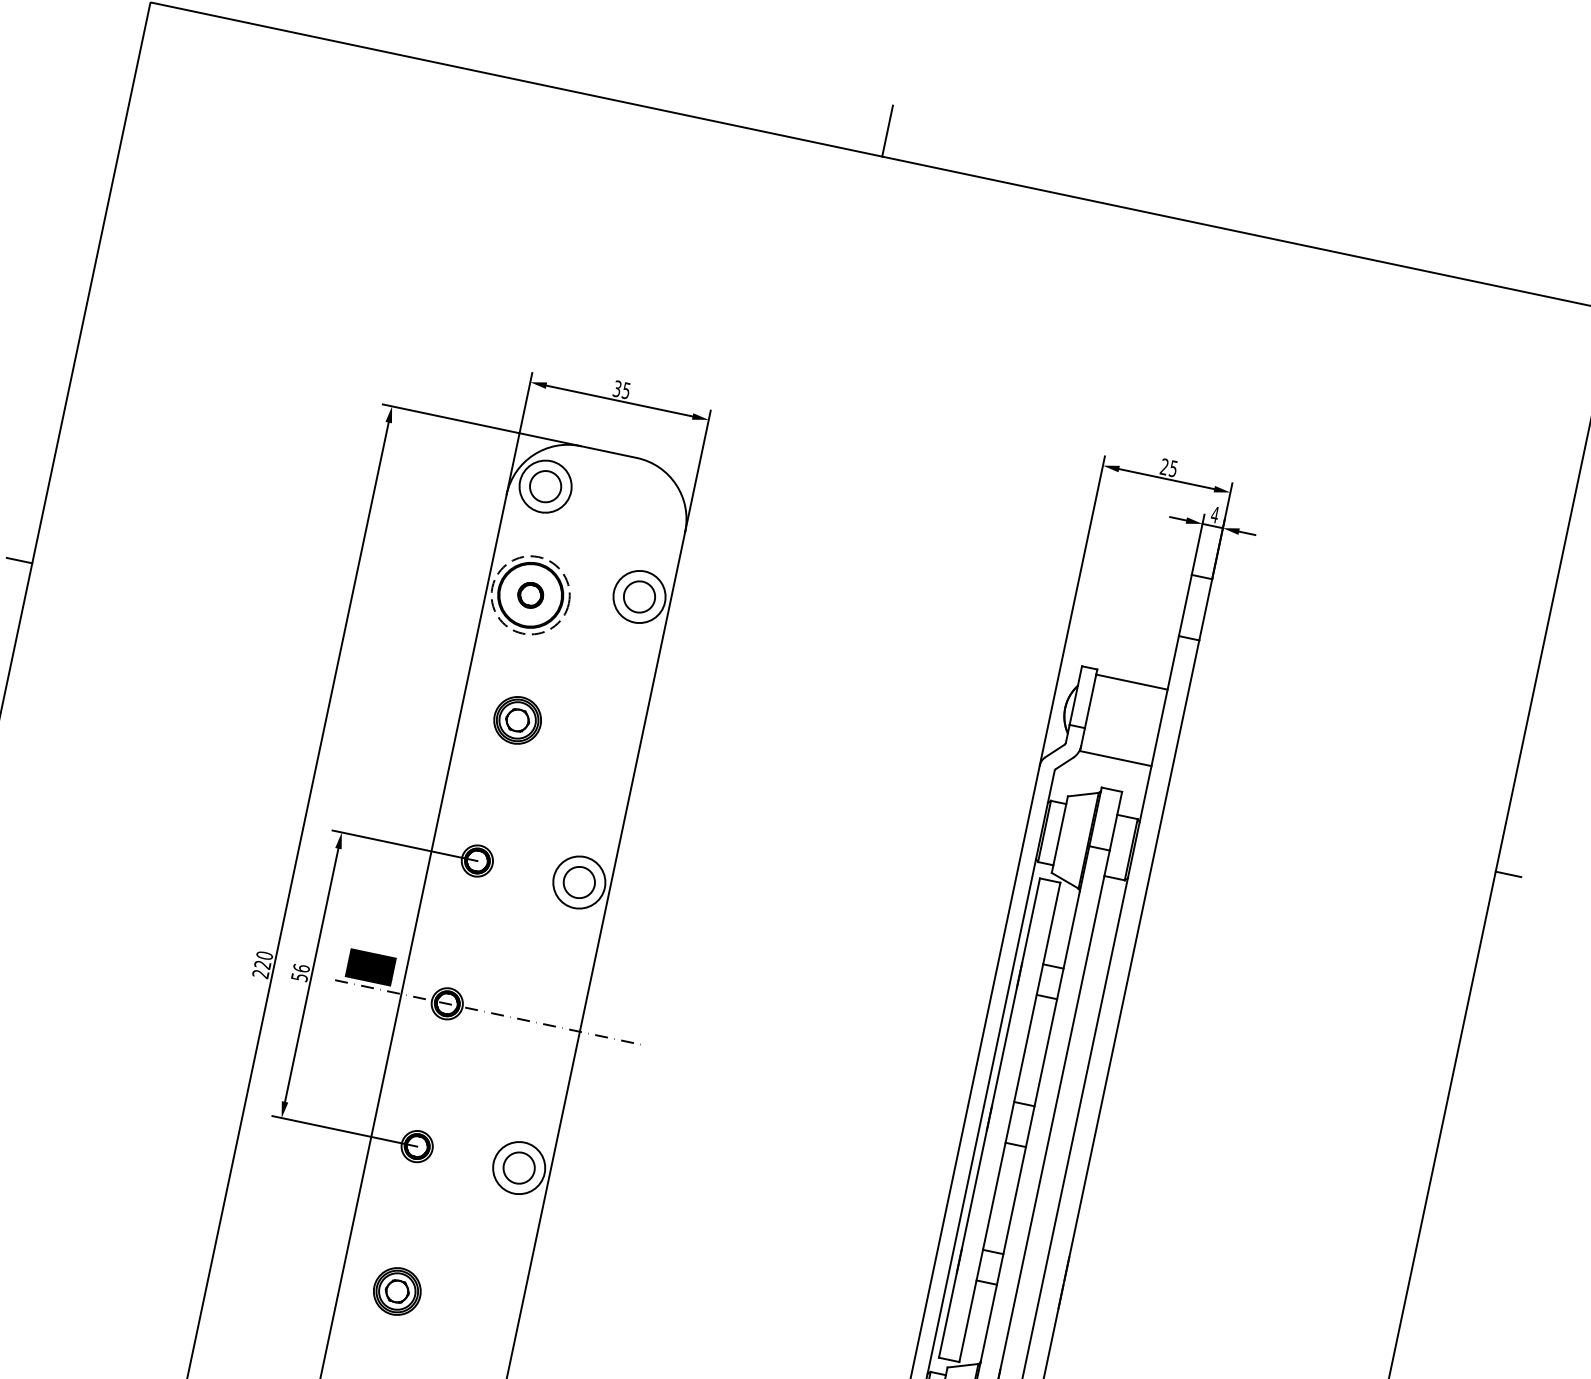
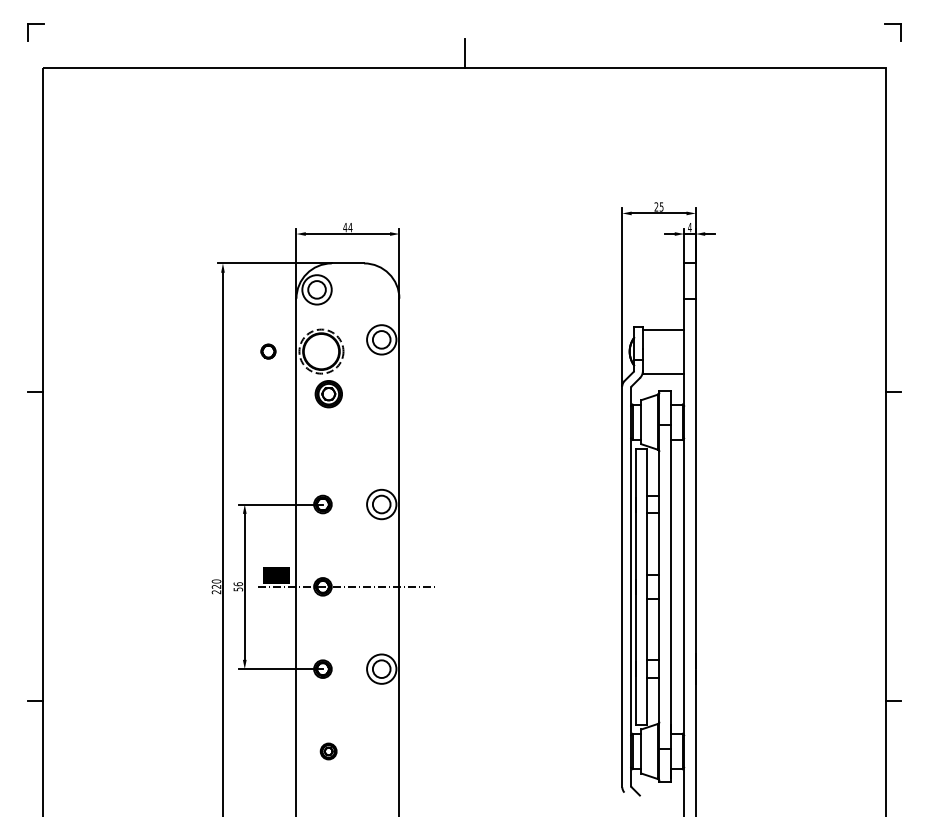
text: (621, 389) -> (347, 227), 35 -> 44
circle: (530, 595) -> (268, 351), moved
part: (516, 720) -> (328, 394), moved
part: (396, 1291) -> (328, 751), size x0.6

